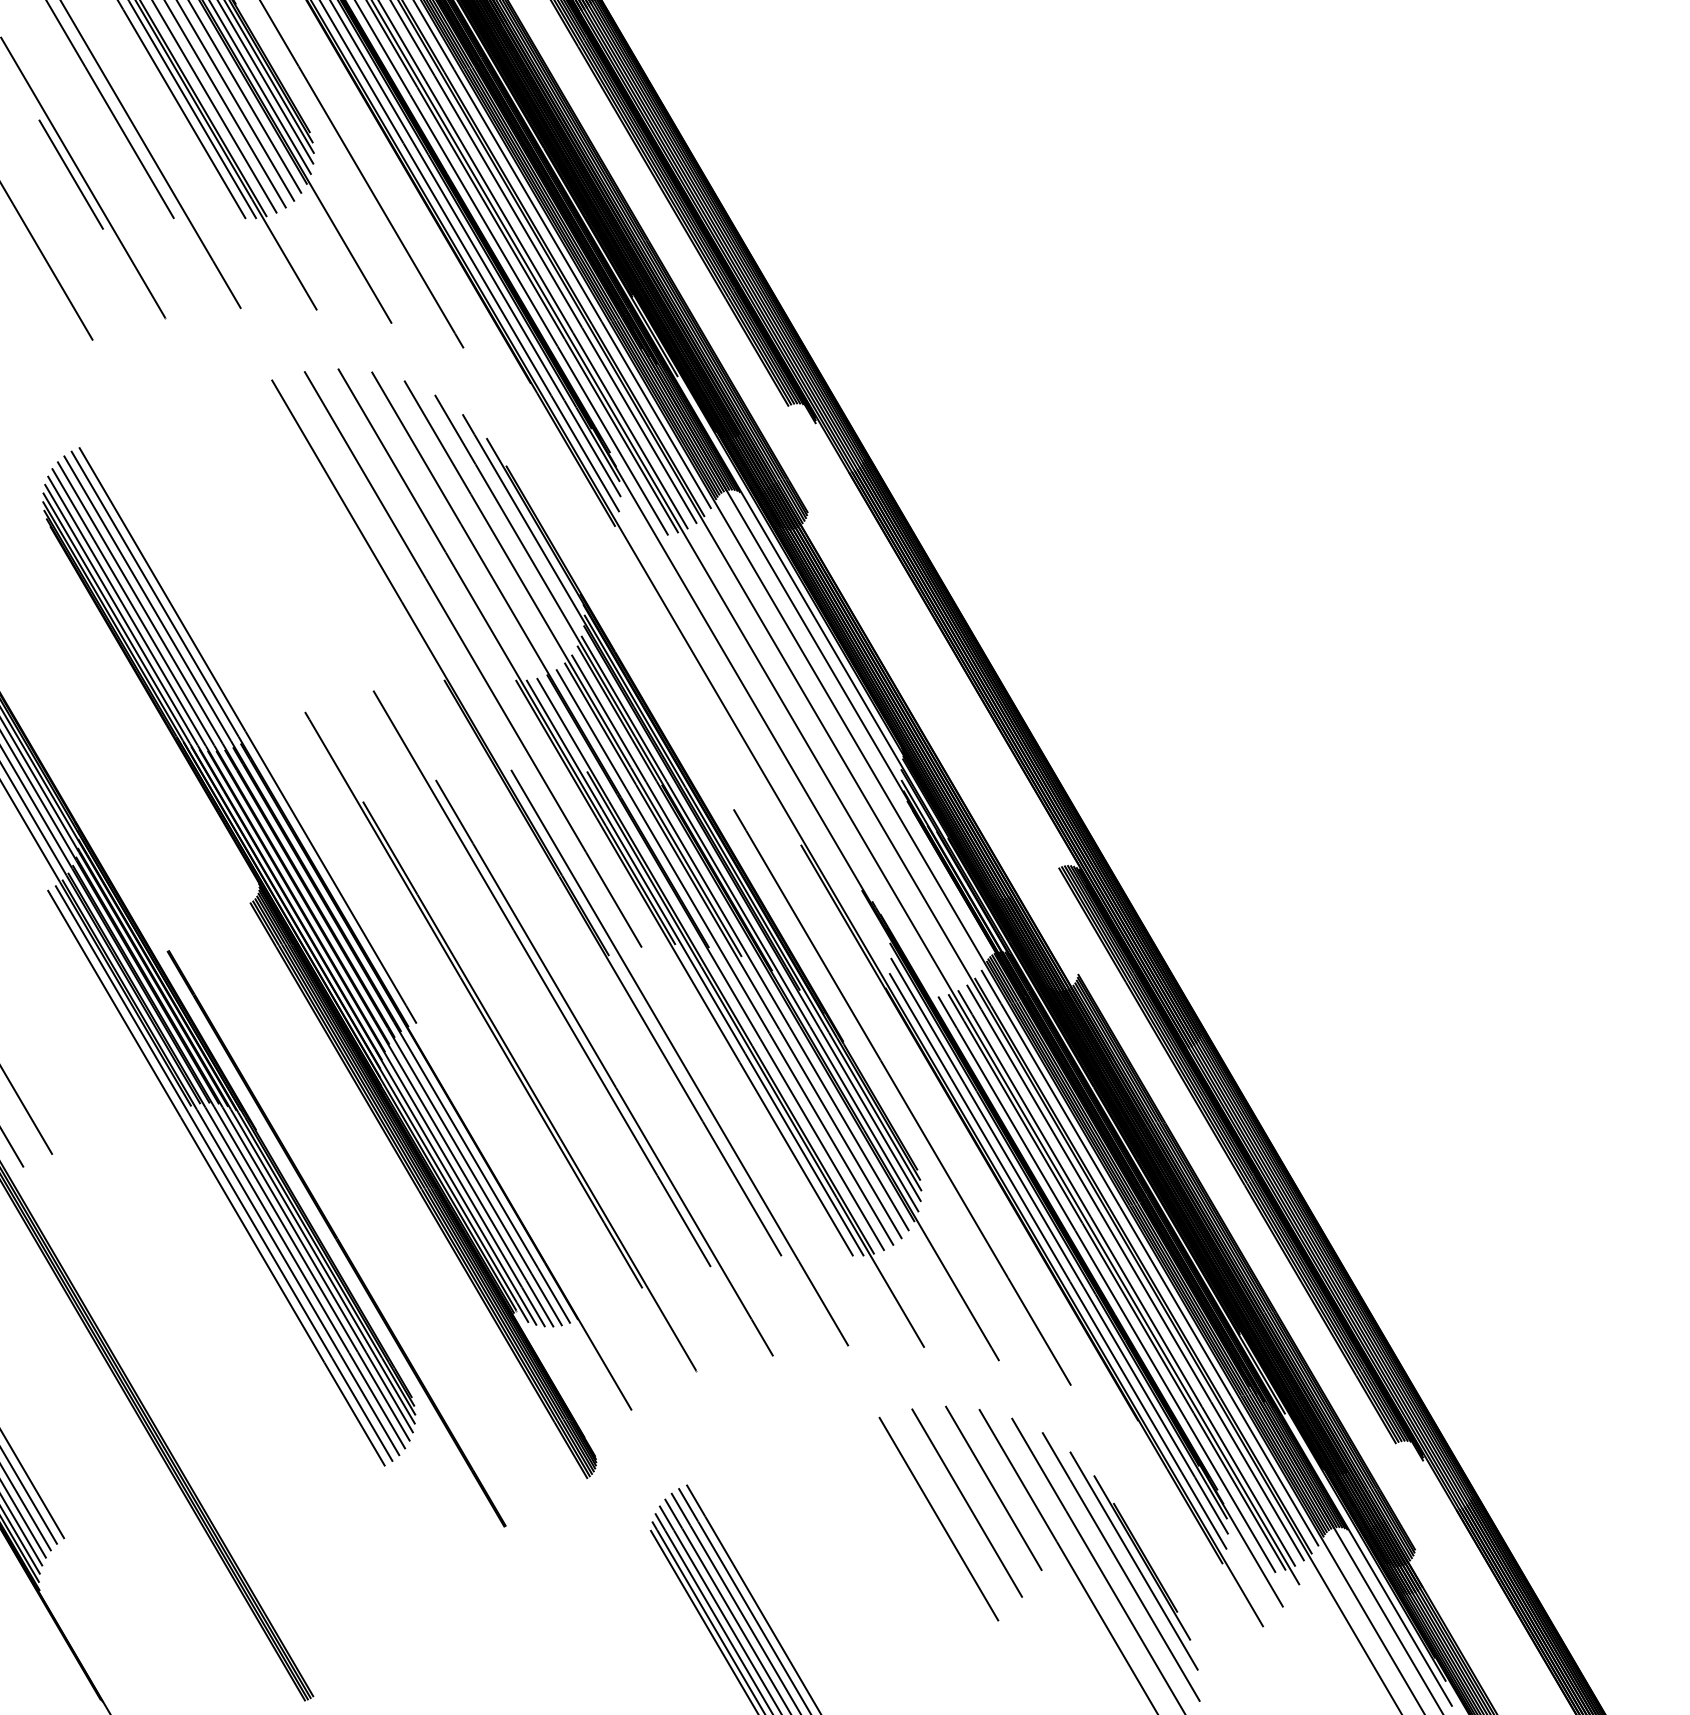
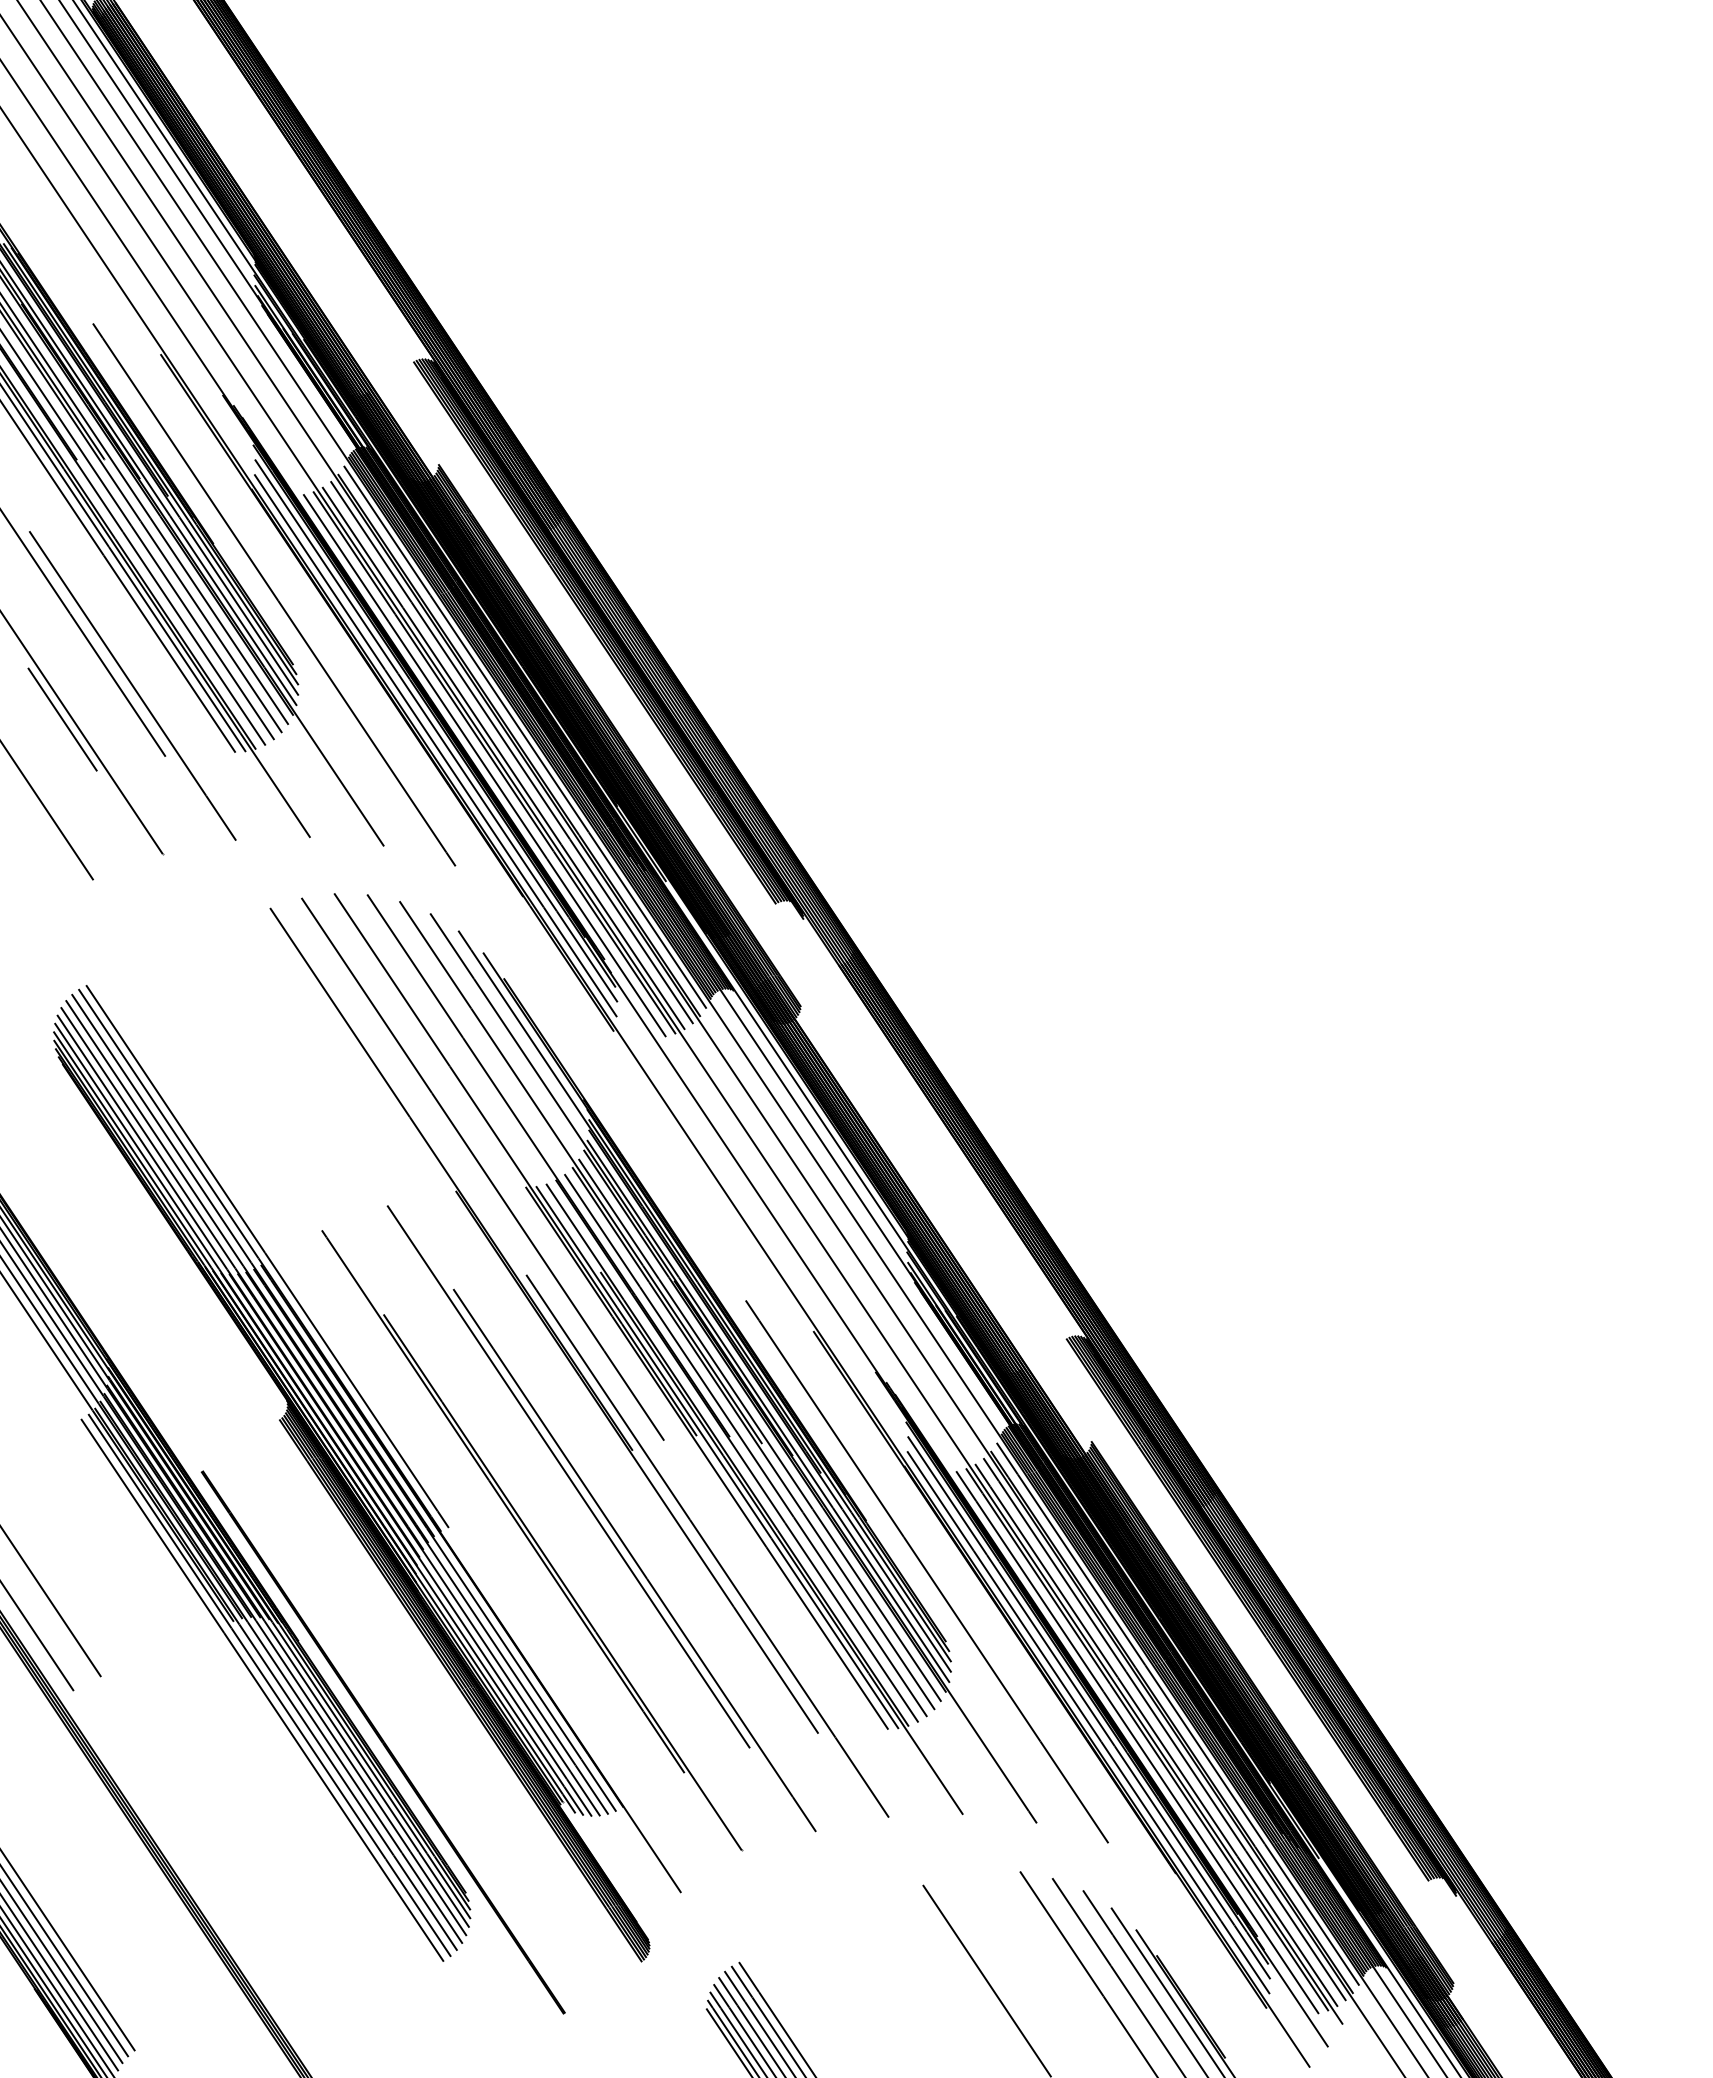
line: (993, 1487) -> (1038, 1947), removed
line: (966, 1502) -> (1013, 1963), removed

